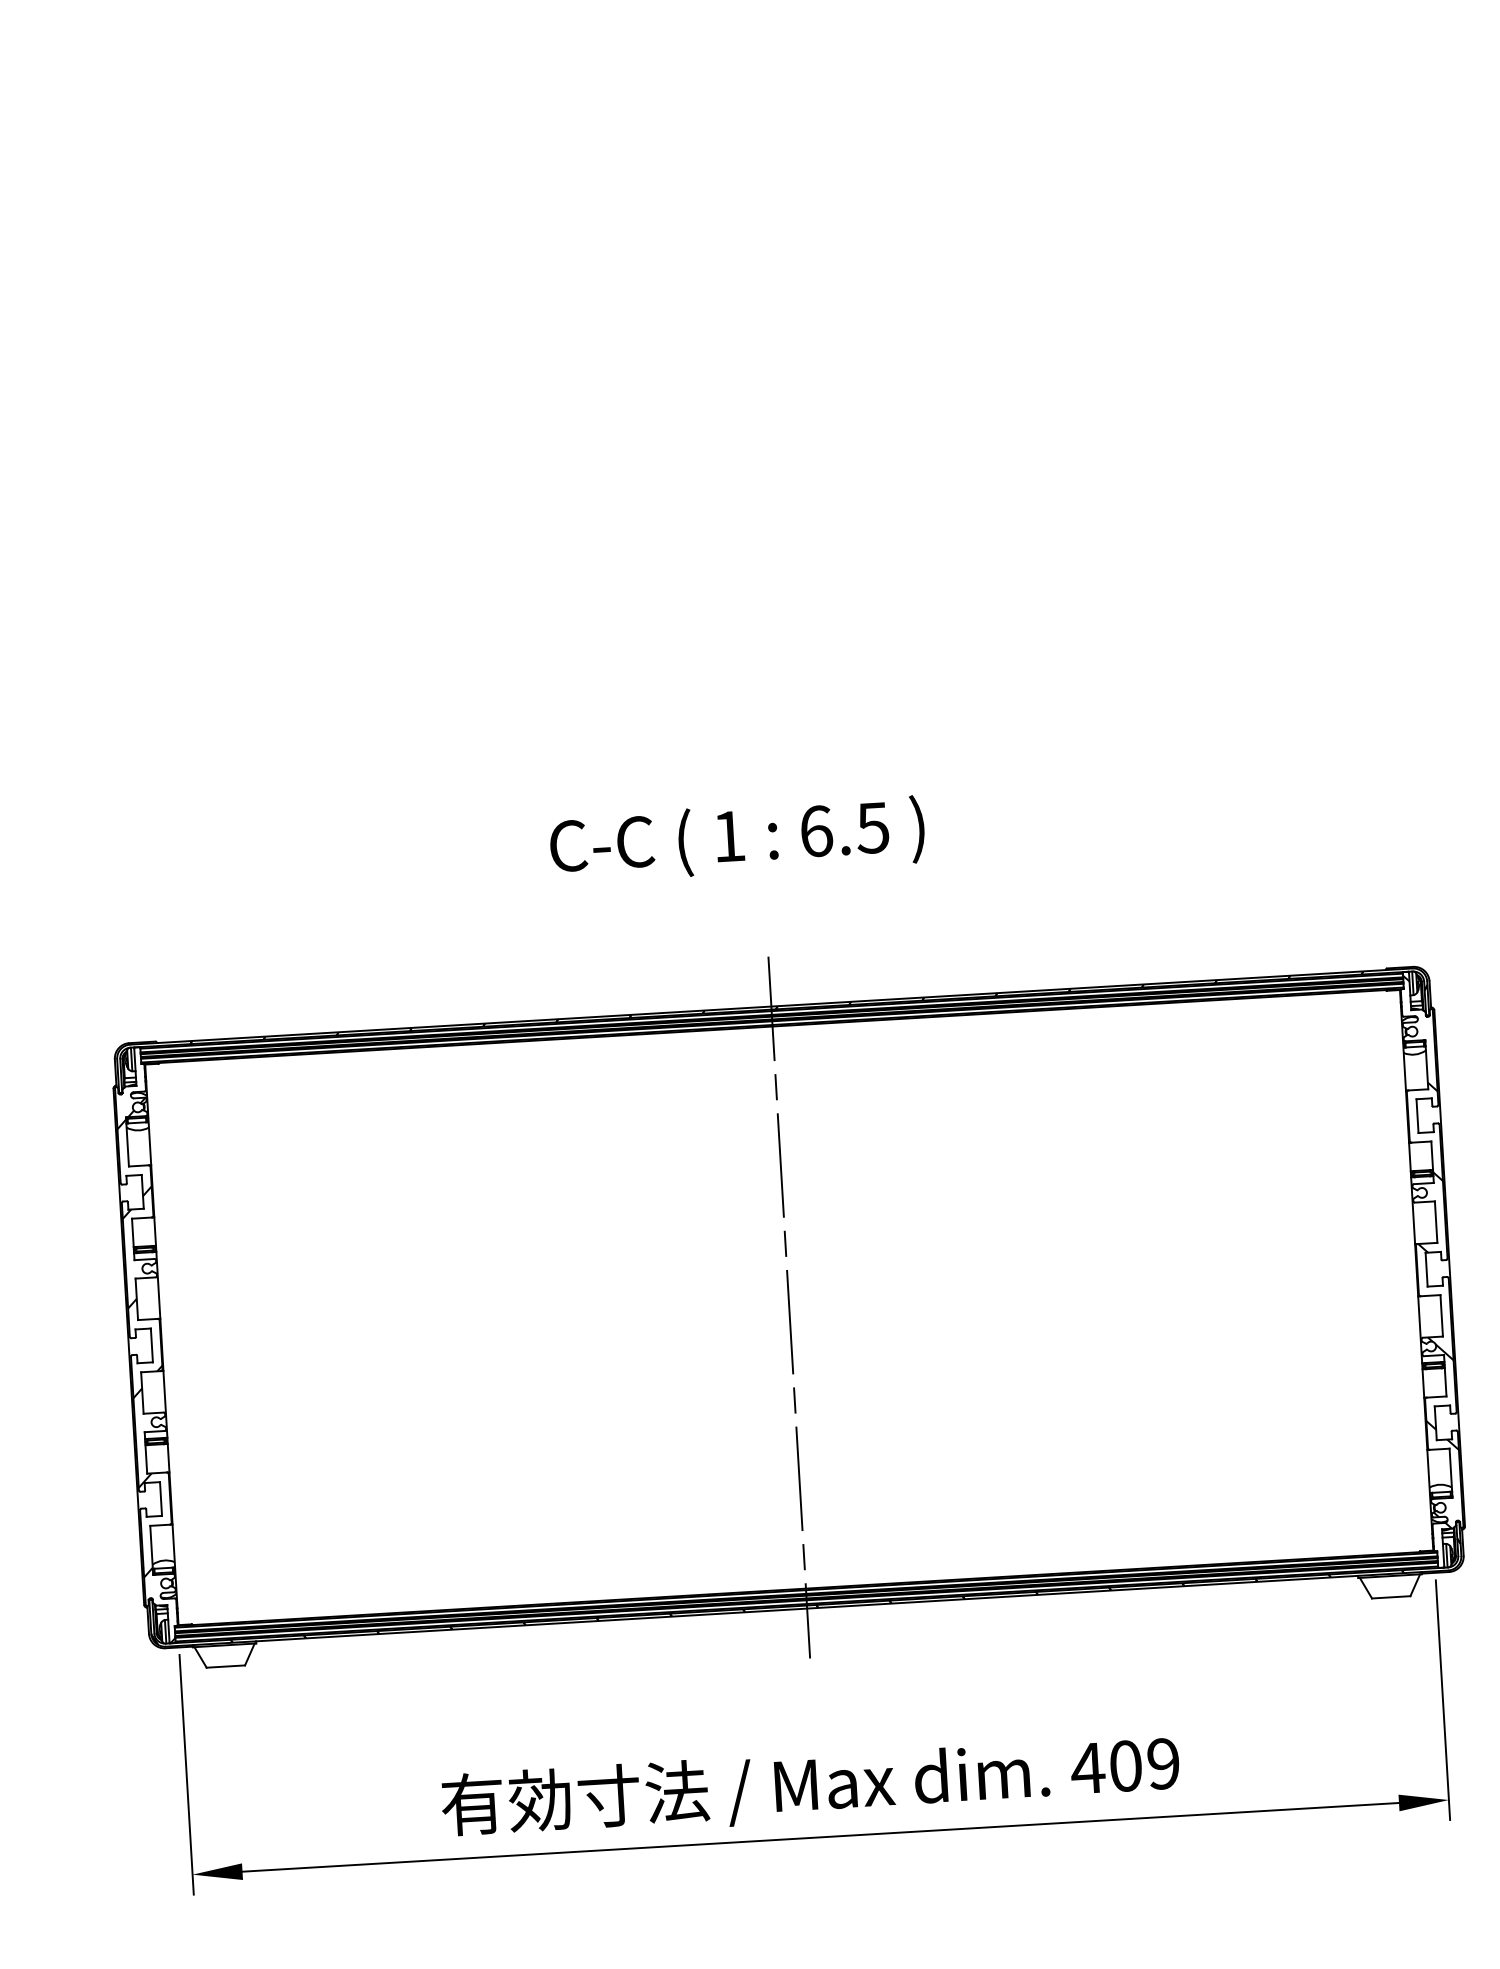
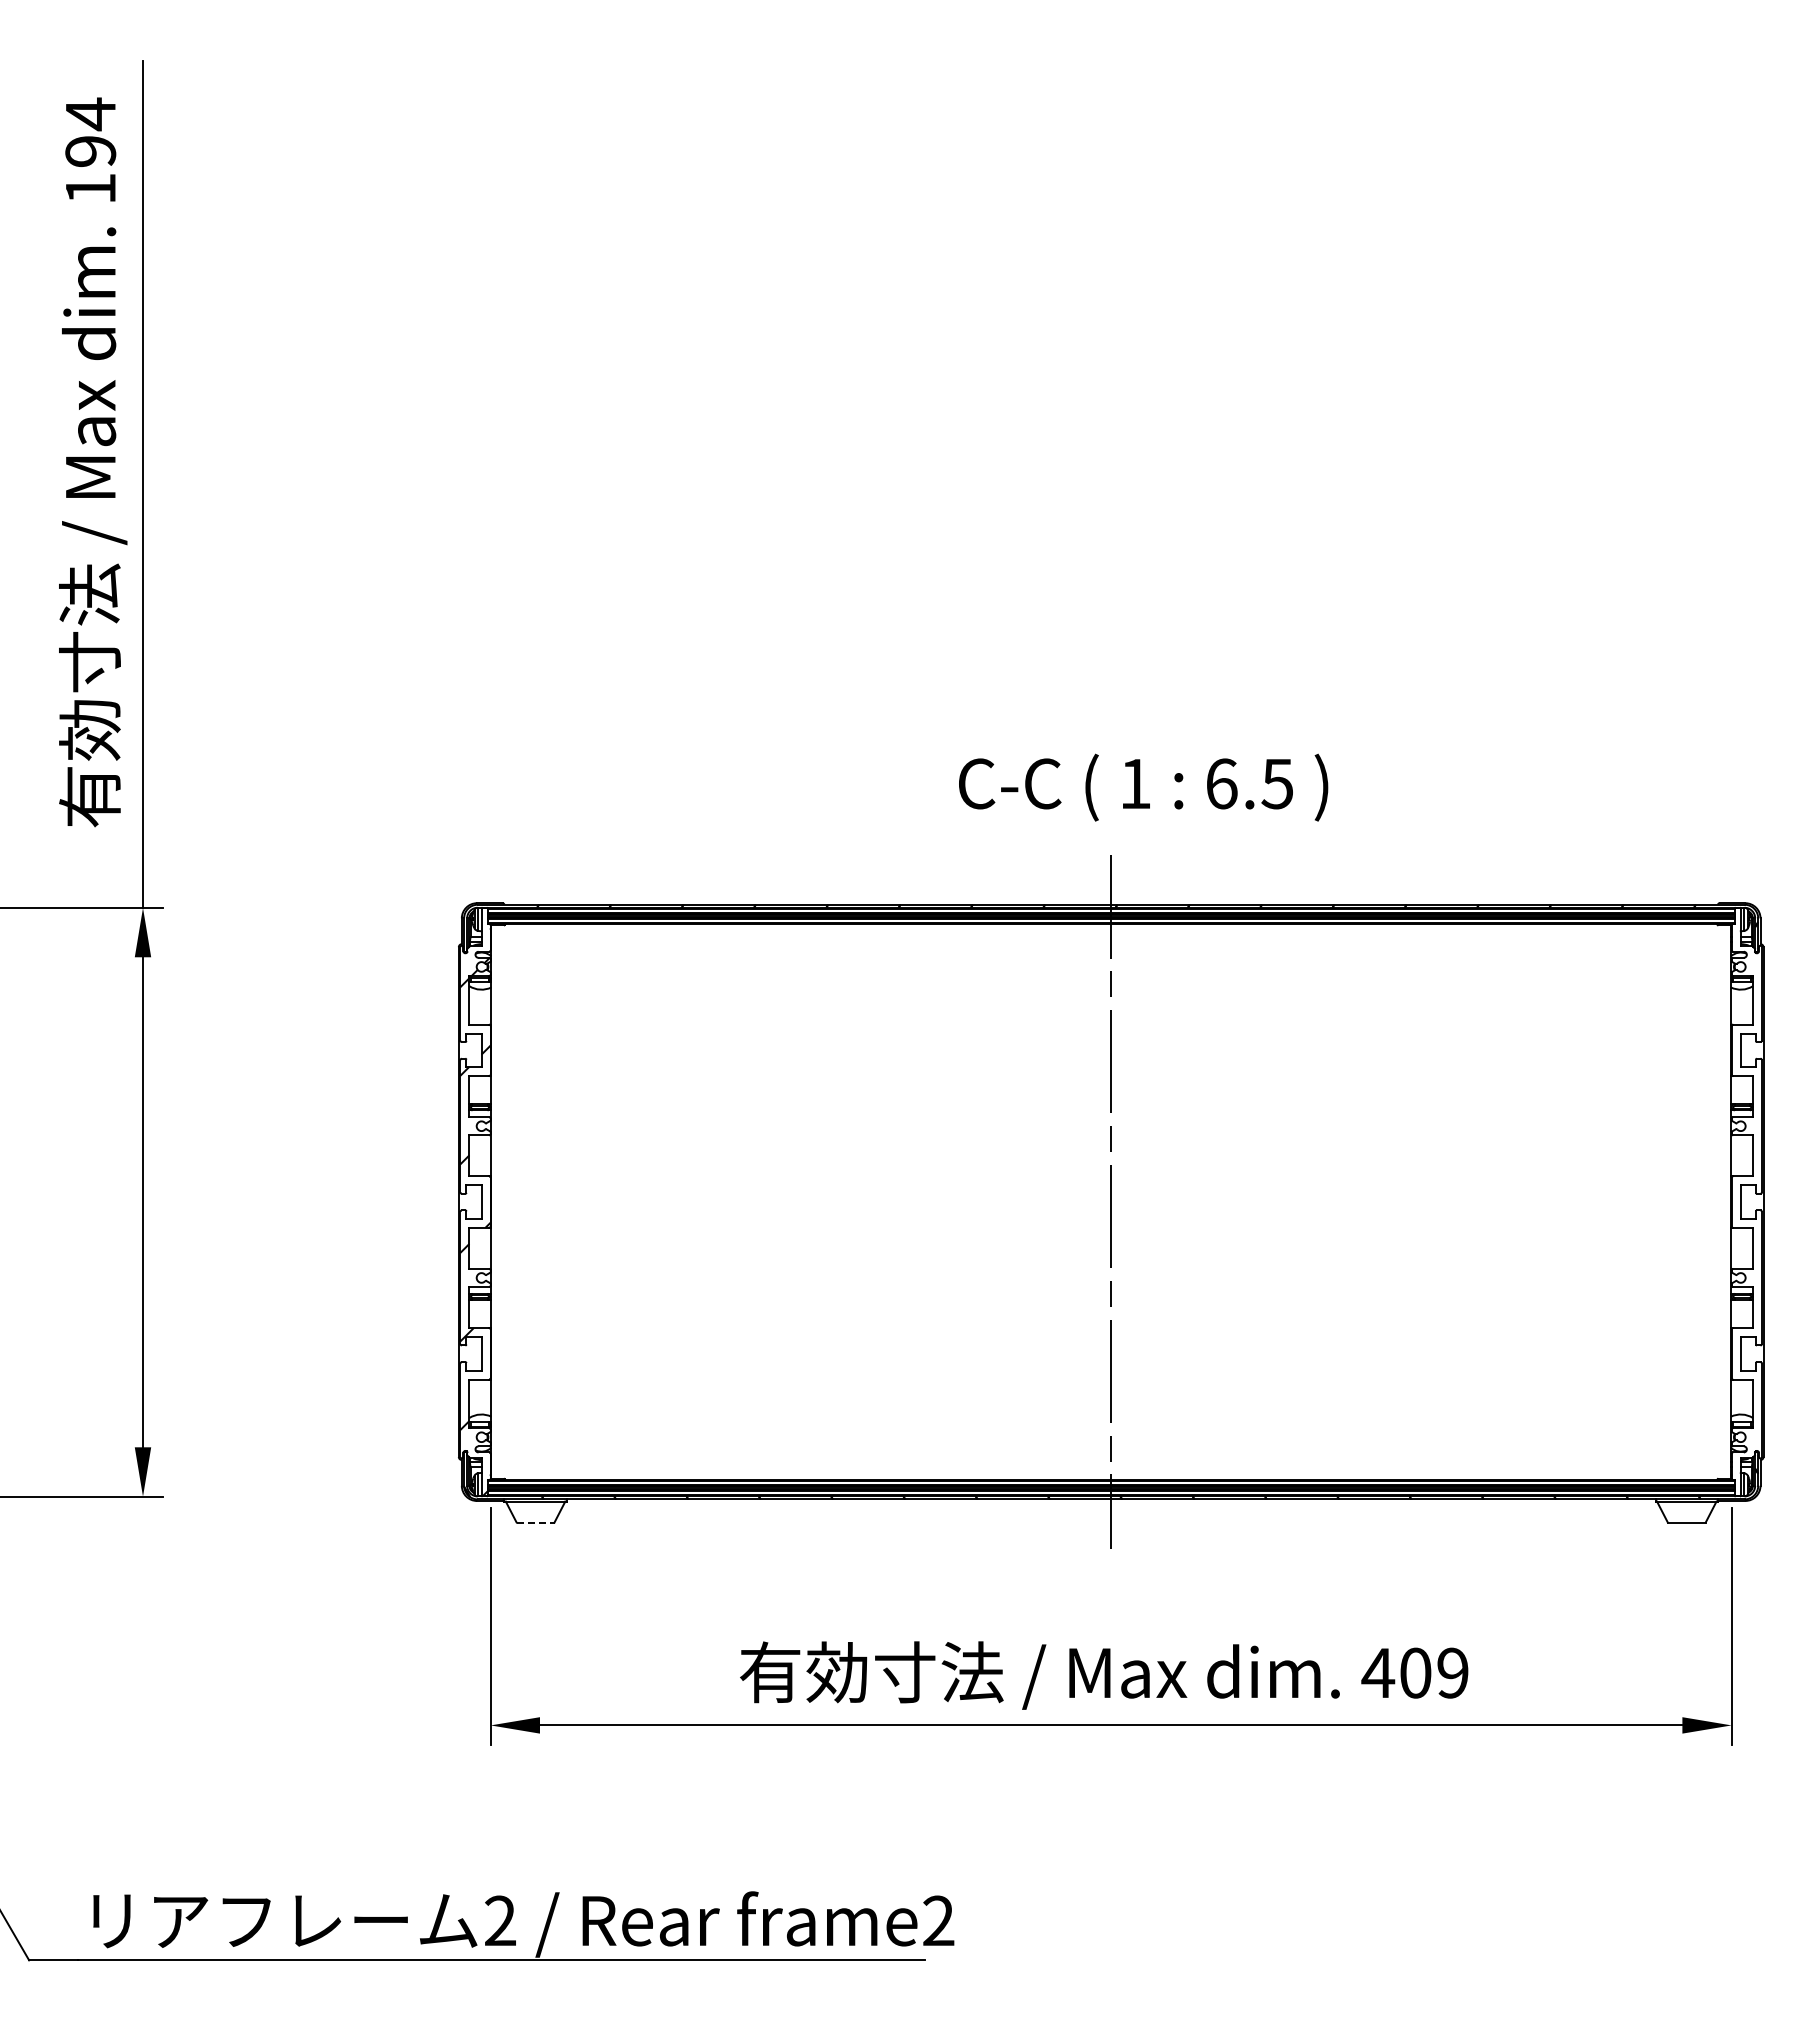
text: (737, 839) -> (1143, 787), moved
hatch: (1431, 1251) -> (1746, 1184), removed
line: (225, 1666) -> (535, 1522), solid -> dashed

